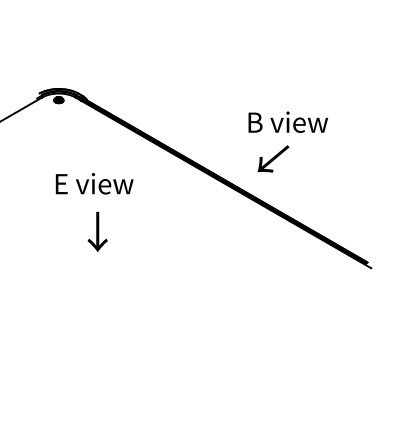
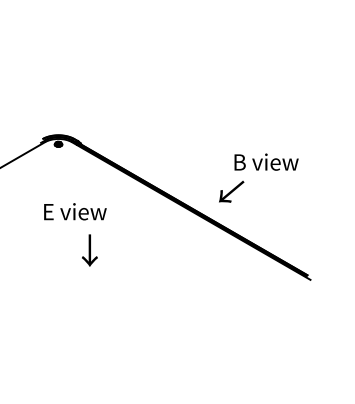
text: (288, 121) -> (266, 161), moved
text: (94, 183) -> (75, 211), moved

